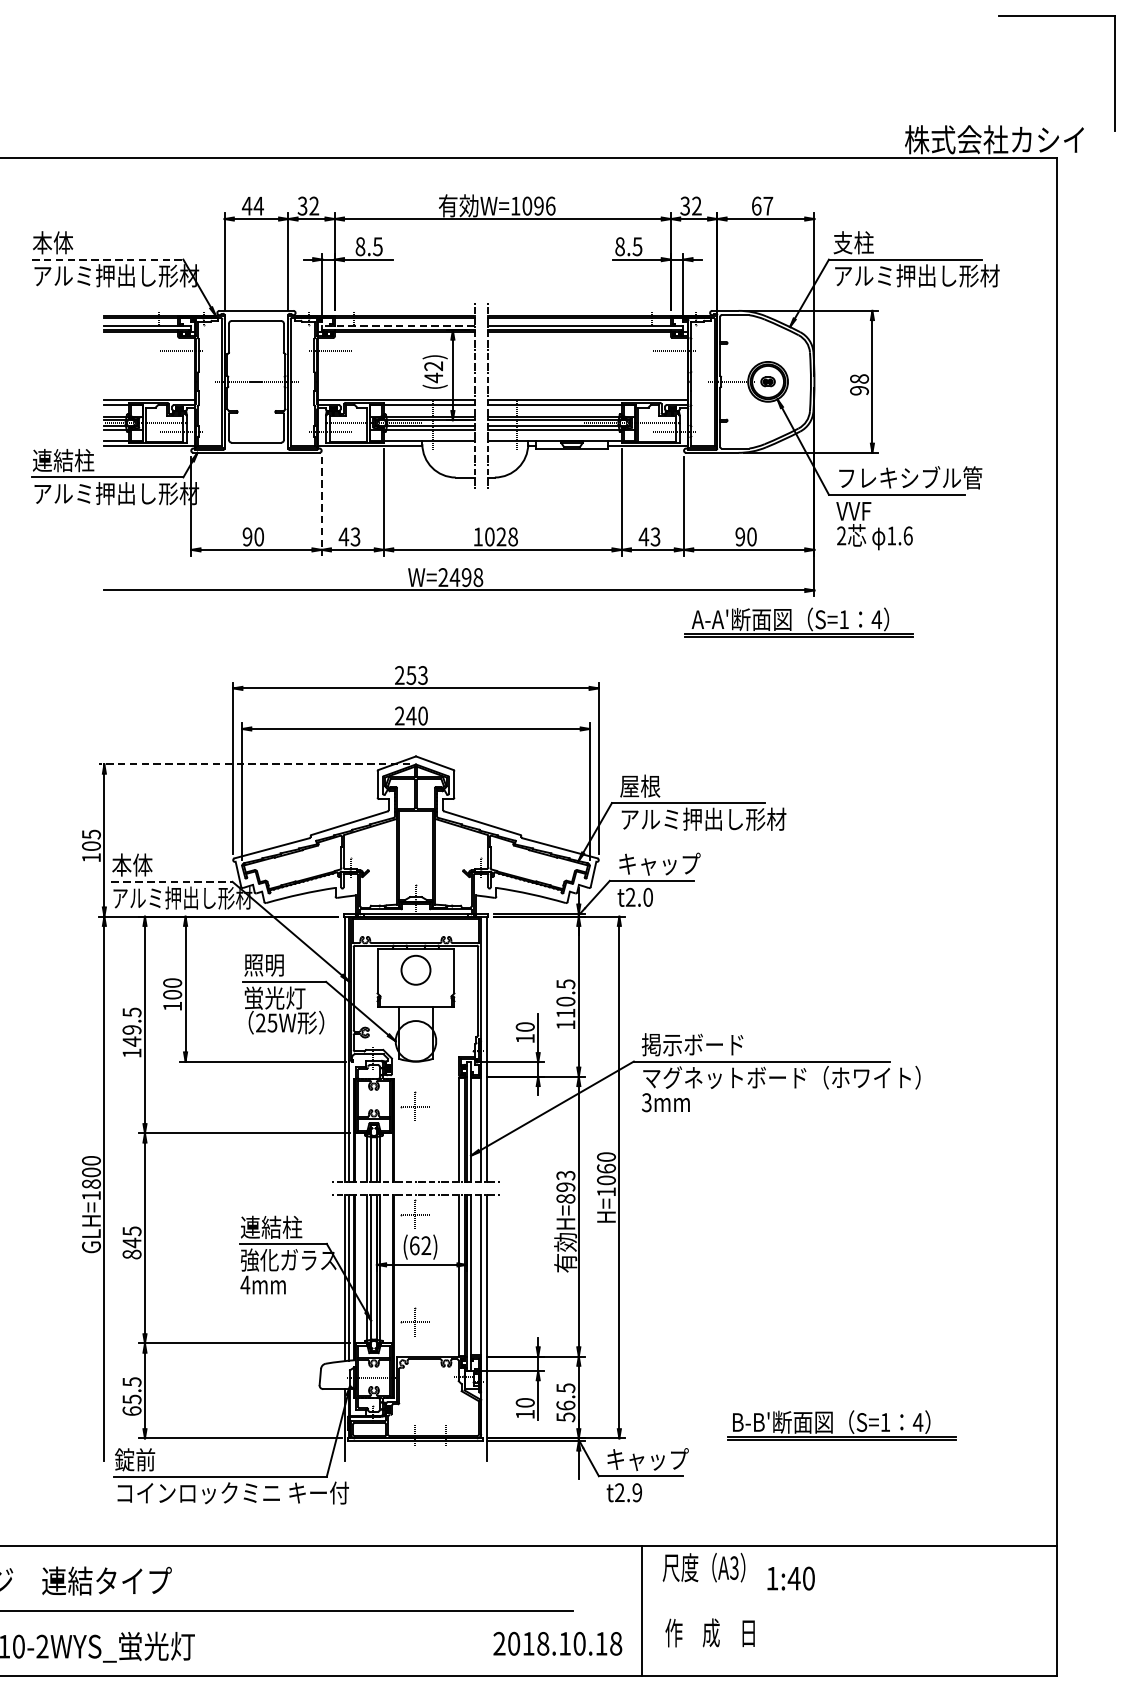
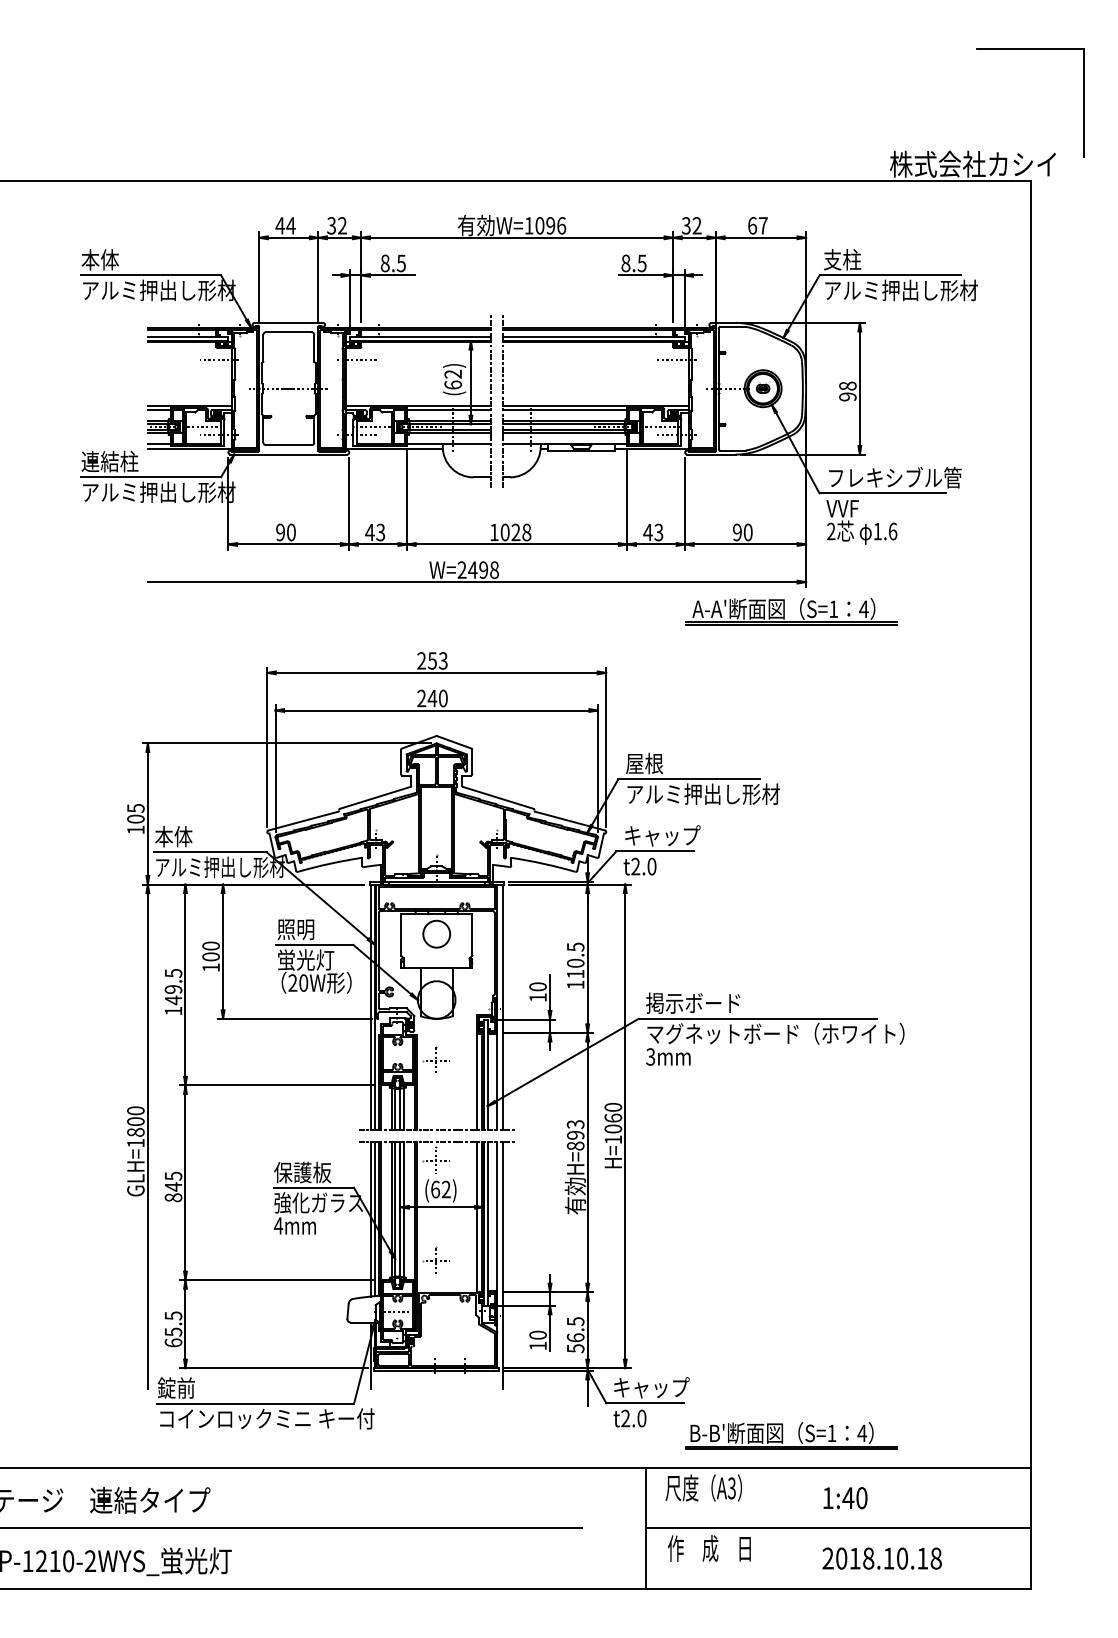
line: (108, 259) -> (151, 275), dashed -> solid
line: (398, 325) -> (420, 336), dashed -> solid
text: (434, 377) -> (453, 384), (42) -> (62)
line: (321, 505) -> (349, 503), dashed -> solid
line: (253, 764) -> (286, 743), dashed -> solid
line: (173, 882) -> (211, 852), dashed -> solid
text: (272, 1022) -> (303, 982), 25W -> 20W
text: (271, 1227) -> (302, 1172), 連結柱 -> 保護板
part: (849, 1424) -> (798, 1435), moved
text: (636, 1492) -> (641, 1418), t2.9 -> t2.0
text: (791, 1578) -> (845, 1498), moved
line: (849, 1611) -> (838, 1528), added
text: (557, 1643) -> (881, 1558), moved

